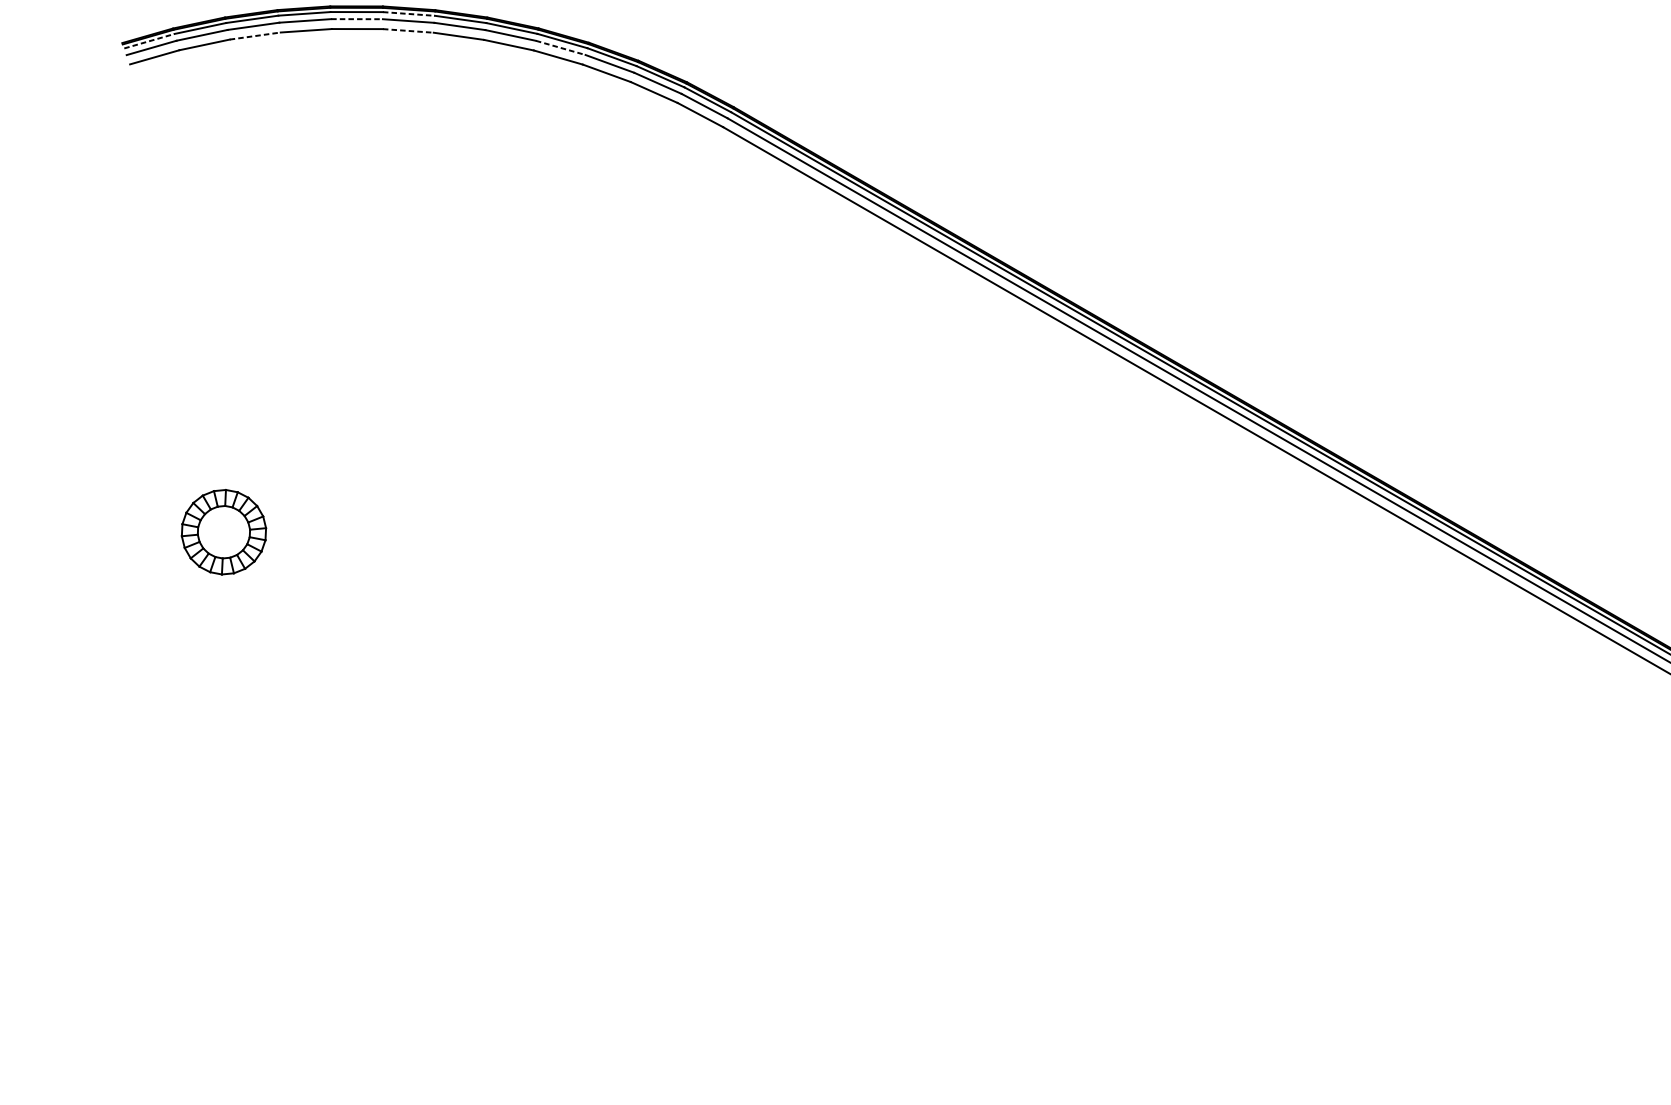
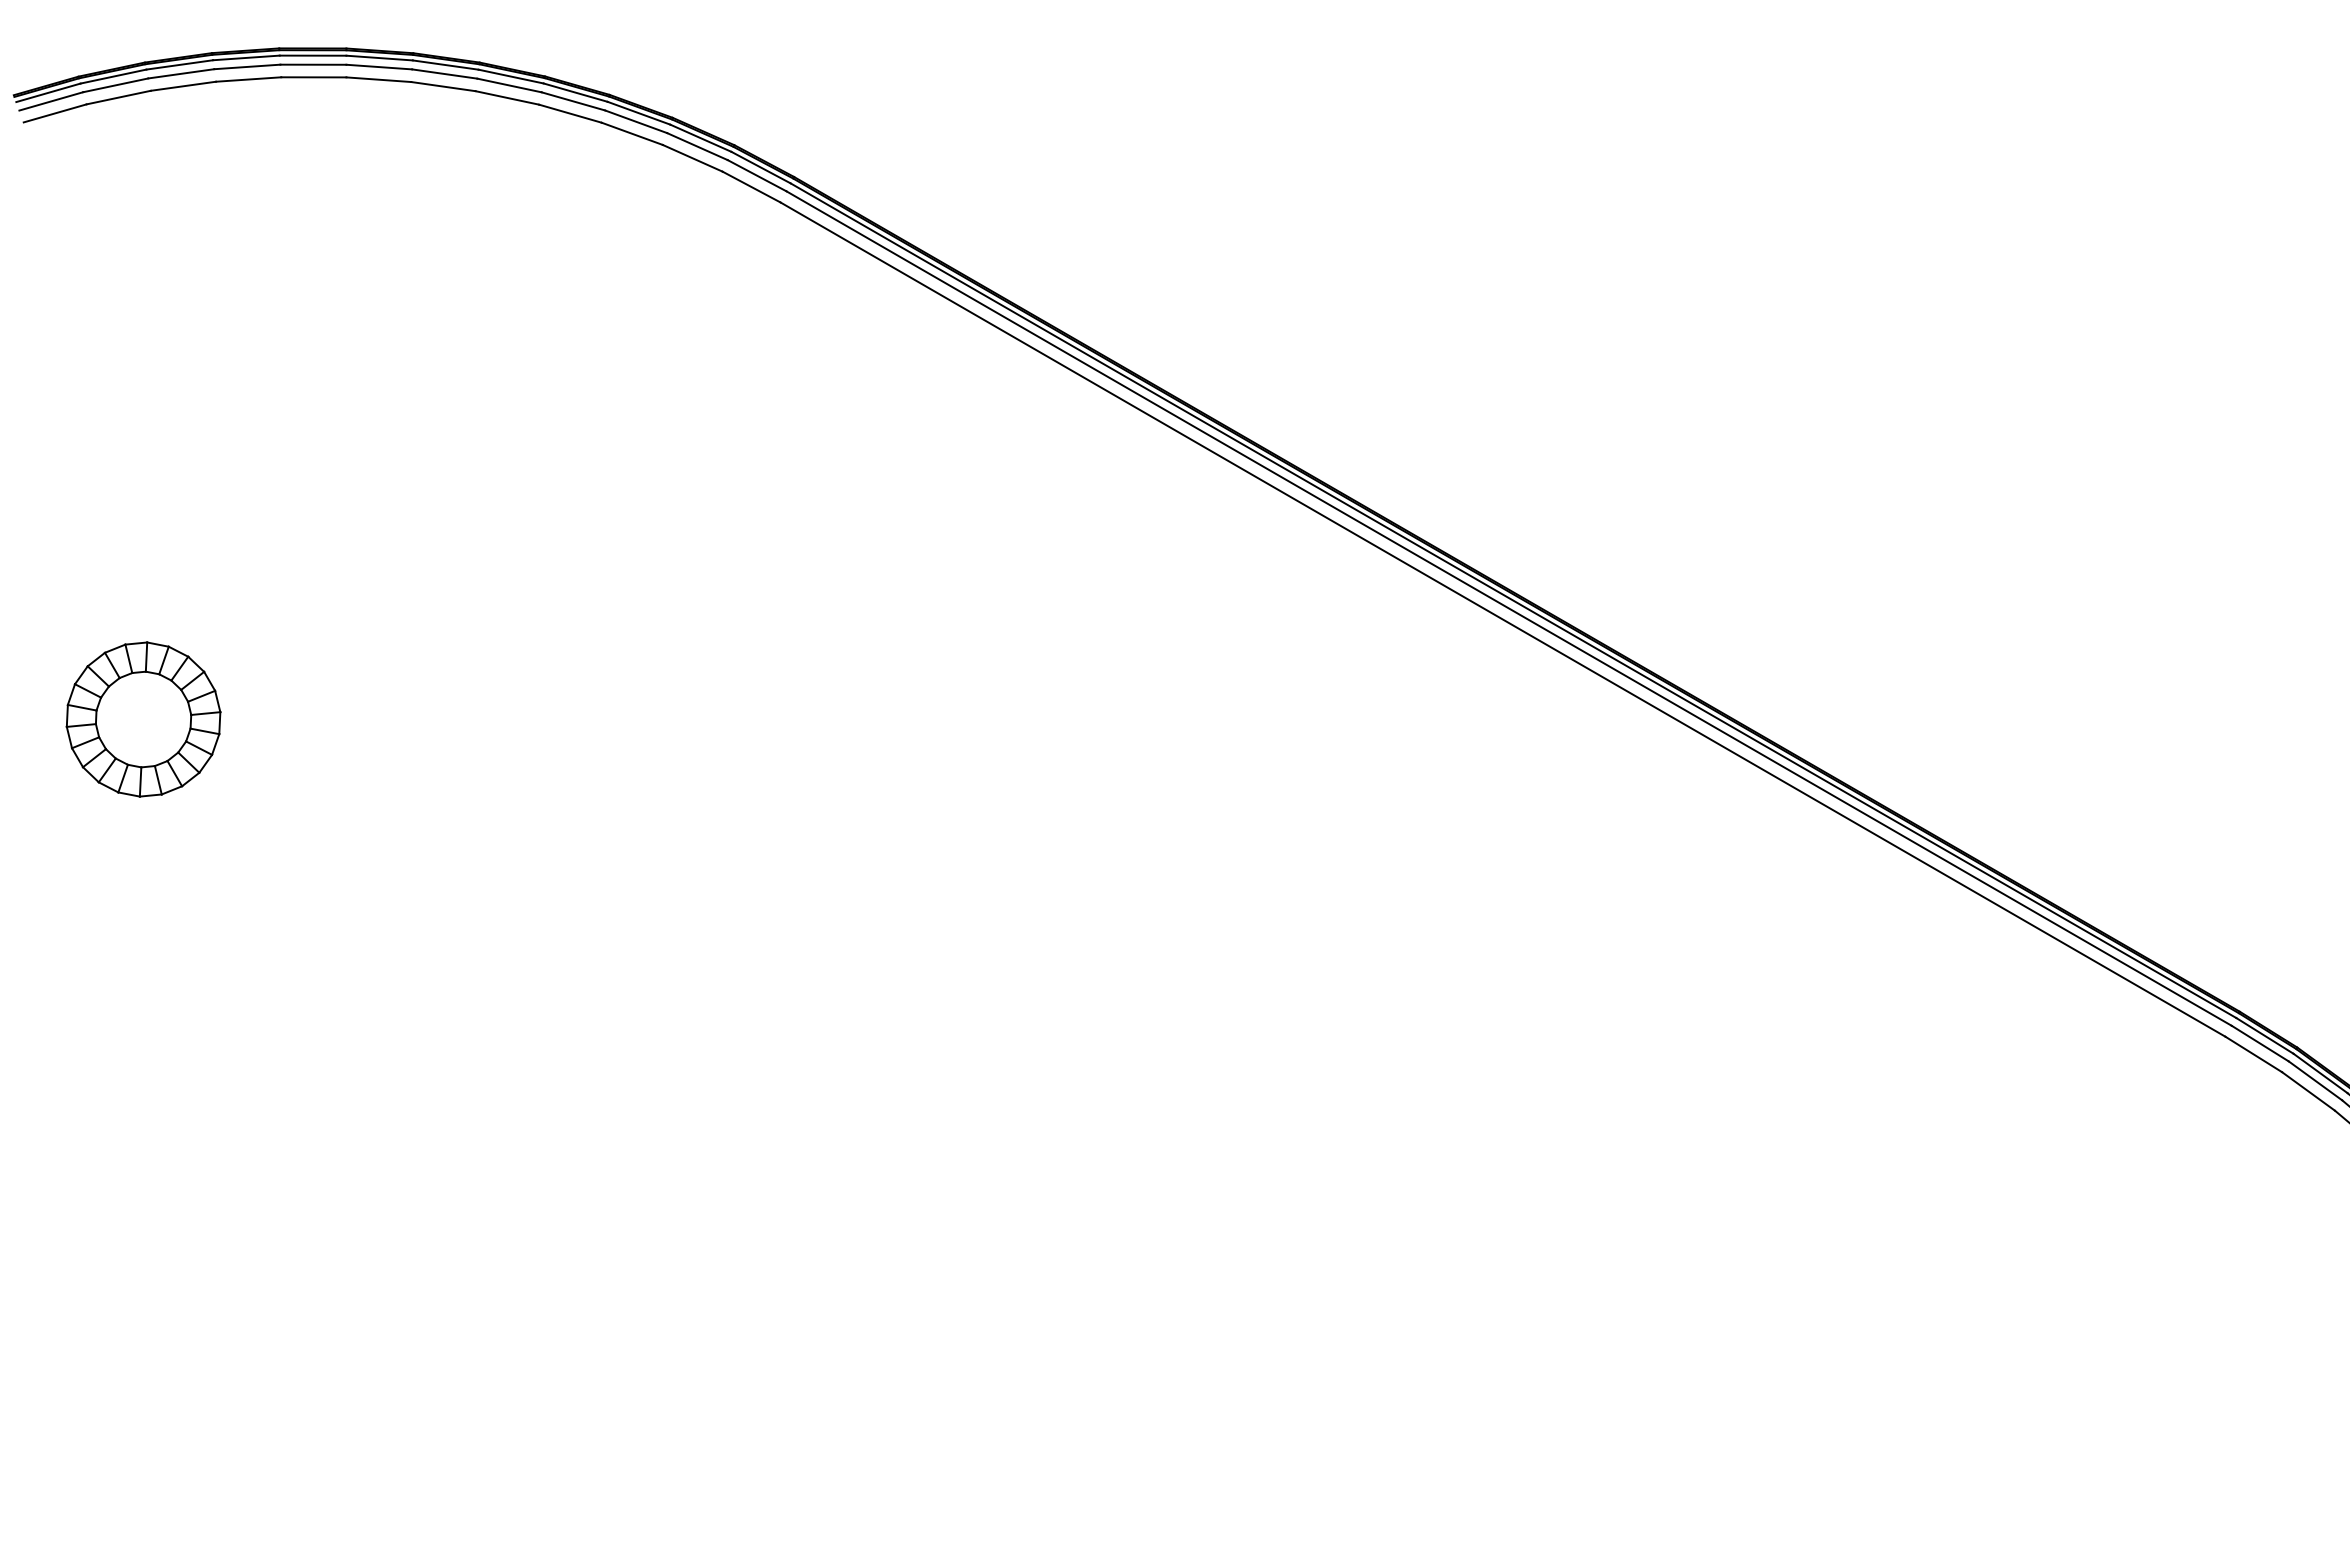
line: (409, 14) -> (380, 58), dashed -> solid
line: (357, 19) -> (313, 64), dashed -> solid
line: (408, 30) -> (378, 79), dashed -> solid
line: (255, 36) -> (183, 86), dashed -> solid
line: (149, 40) -> (48, 92), dashed -> solid
line: (560, 47) -> (573, 101), dashed -> solid
part: (223, 532) -> (143, 719), size x1.43

